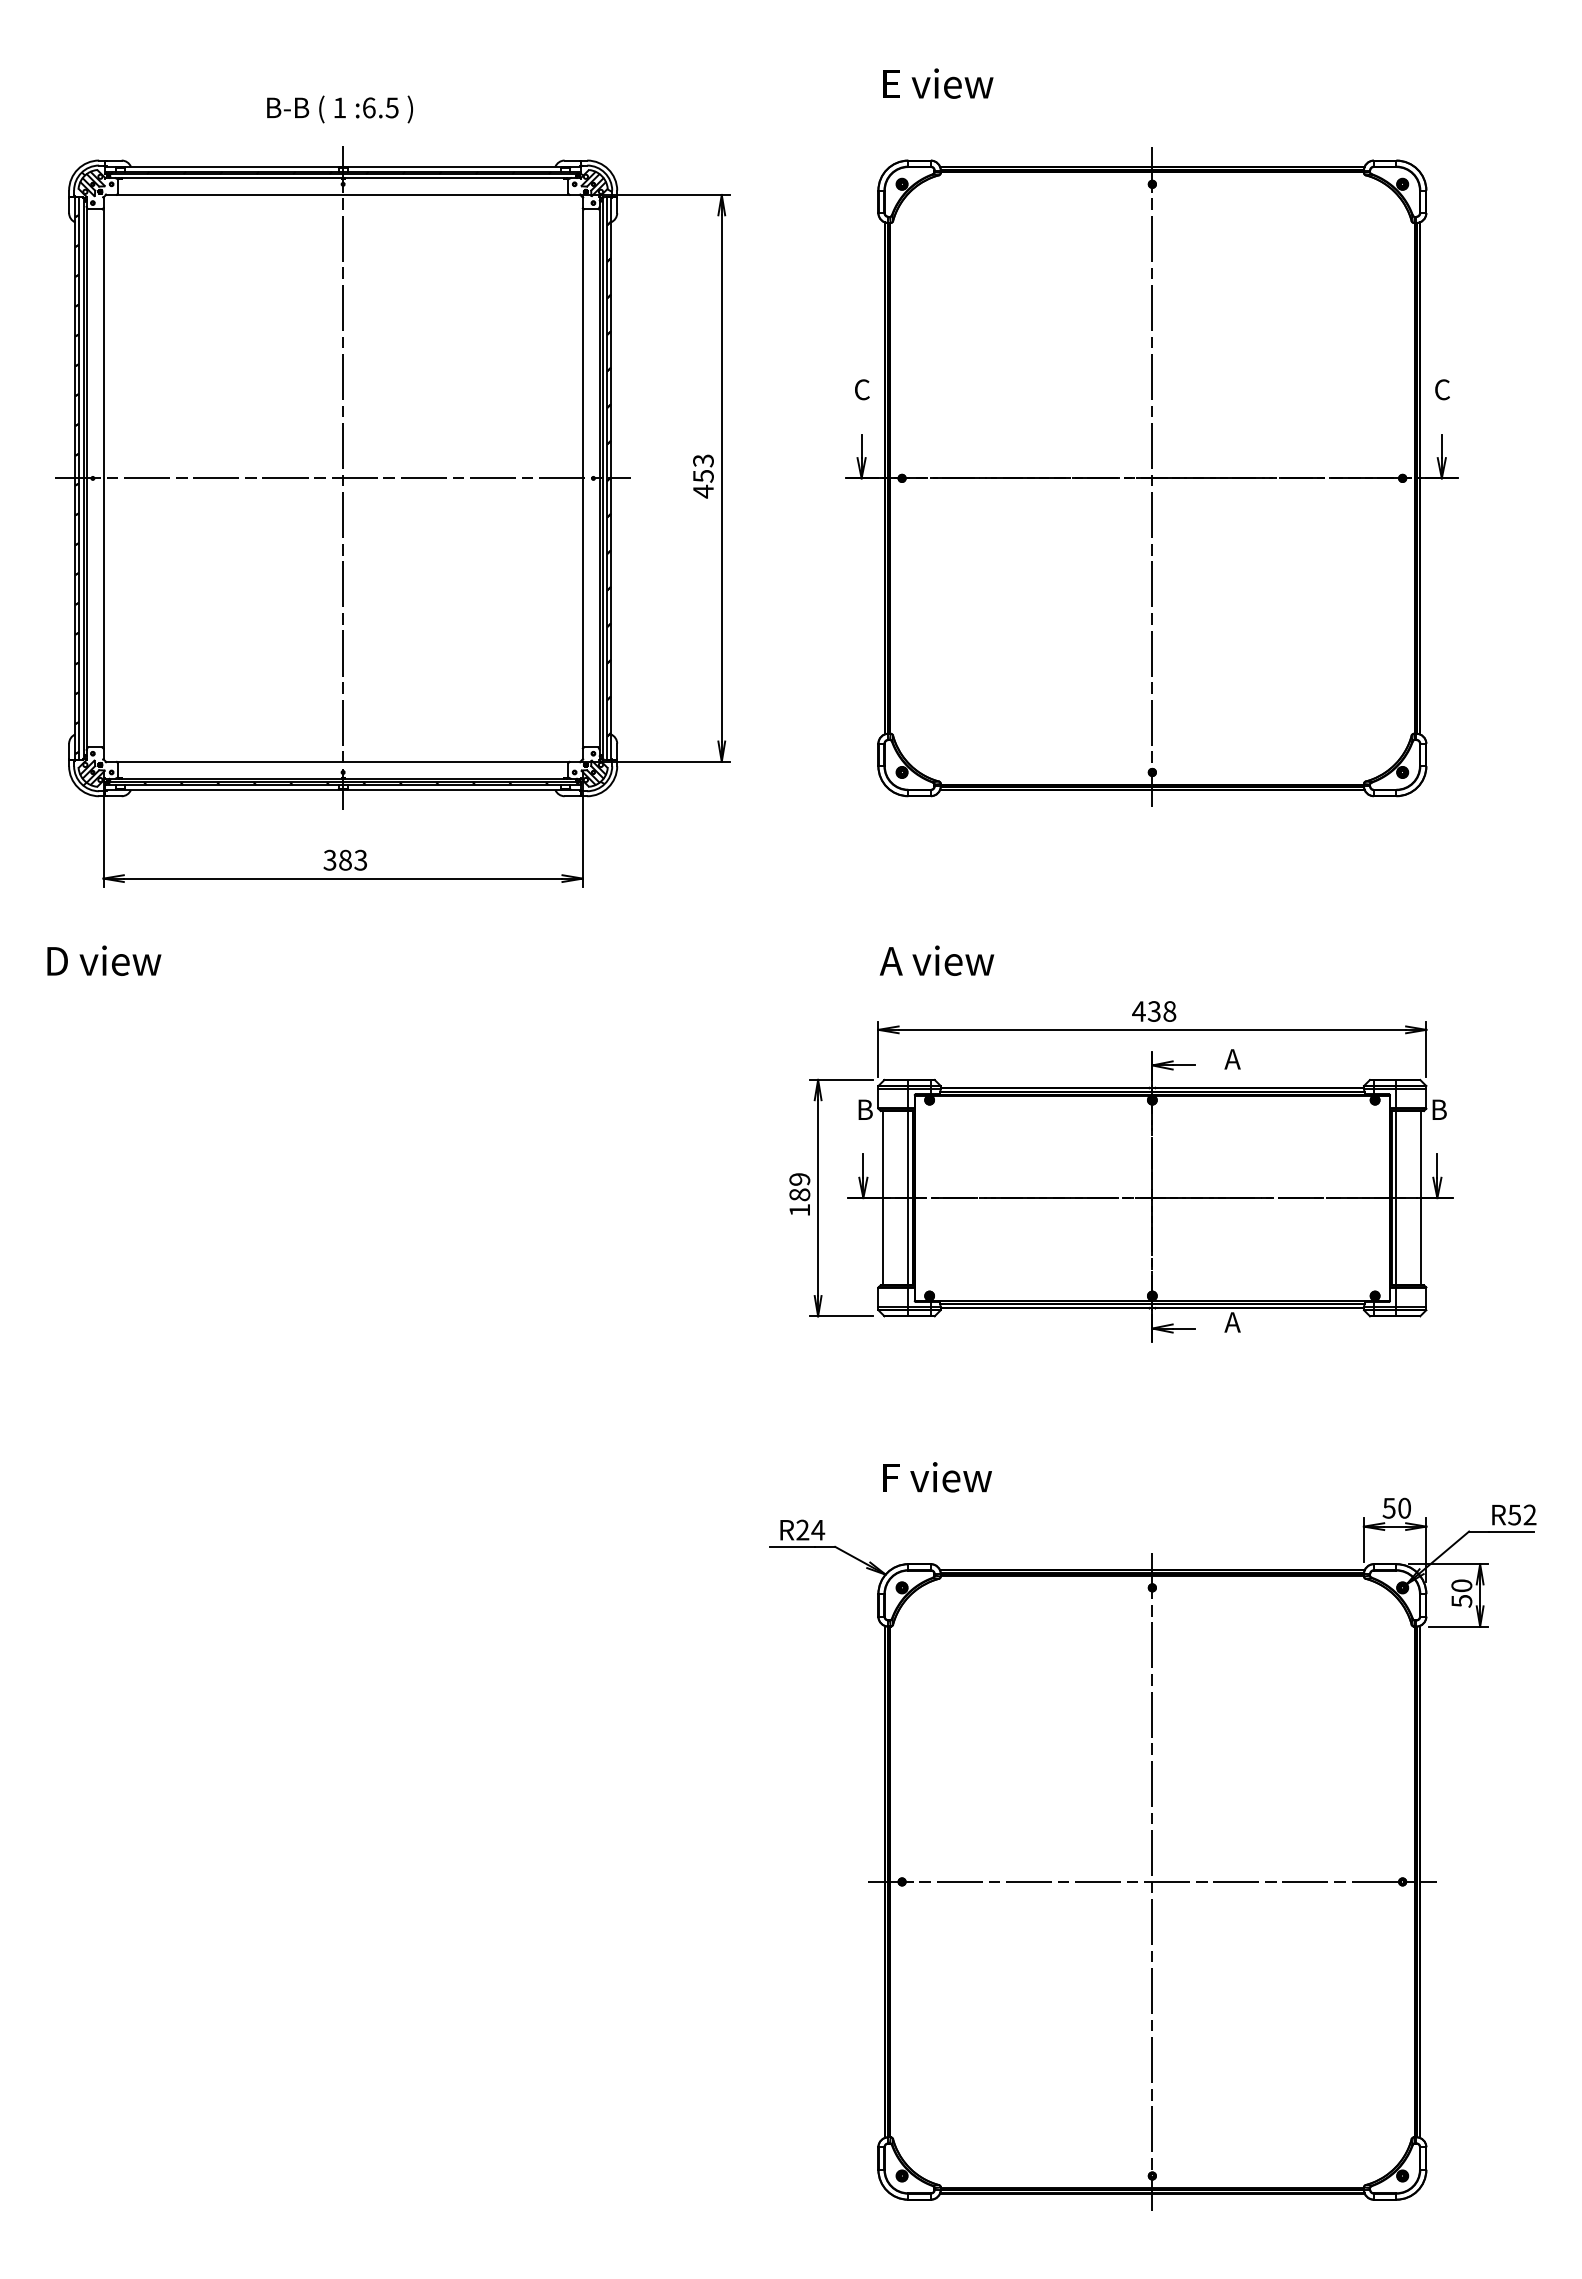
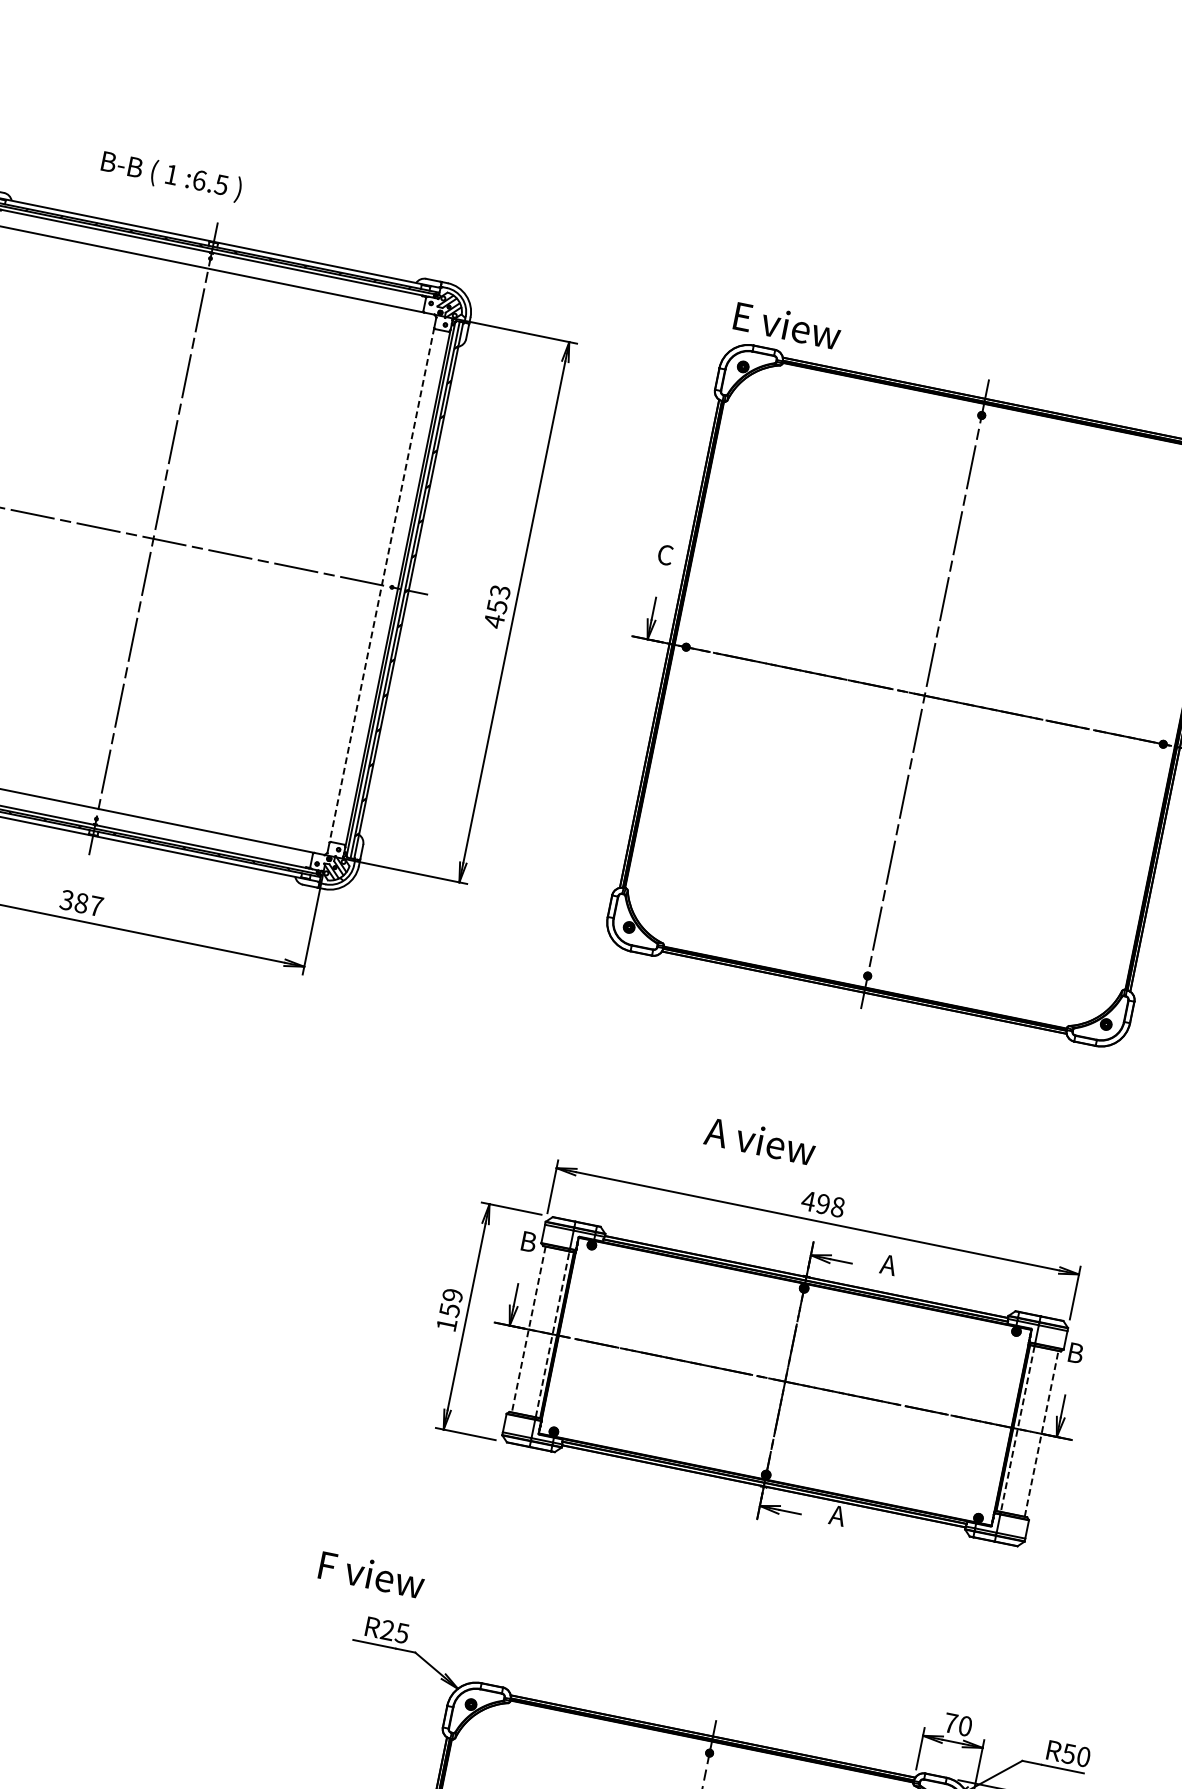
text: (938, 83) -> (787, 325), moved
text: (339, 109) -> (171, 176), moved
line: (582, 478) -> (381, 585), solid -> dashed
text: (360, 859) -> (96, 905), 383 -> 387
text: (936, 960) -> (759, 1140), moved
text: (1153, 1011) -> (822, 1204), 438 -> 498
text: (799, 1194) -> (449, 1309), 189 -> 159
line: (883, 1198) -> (528, 1329), solid -> dashed
line: (908, 1198) -> (552, 1334), solid -> dashed
line: (1396, 1198) -> (1017, 1429), solid -> dashed
line: (1421, 1198) -> (1041, 1434), solid -> dashed
text: (937, 1477) -> (371, 1574), moved
text: (1388, 1508) -> (950, 1723), 50 -> 70
text: (1529, 1514) -> (1083, 1756), R52 -> R50
text: (818, 1530) -> (402, 1633), R24 -> R25

